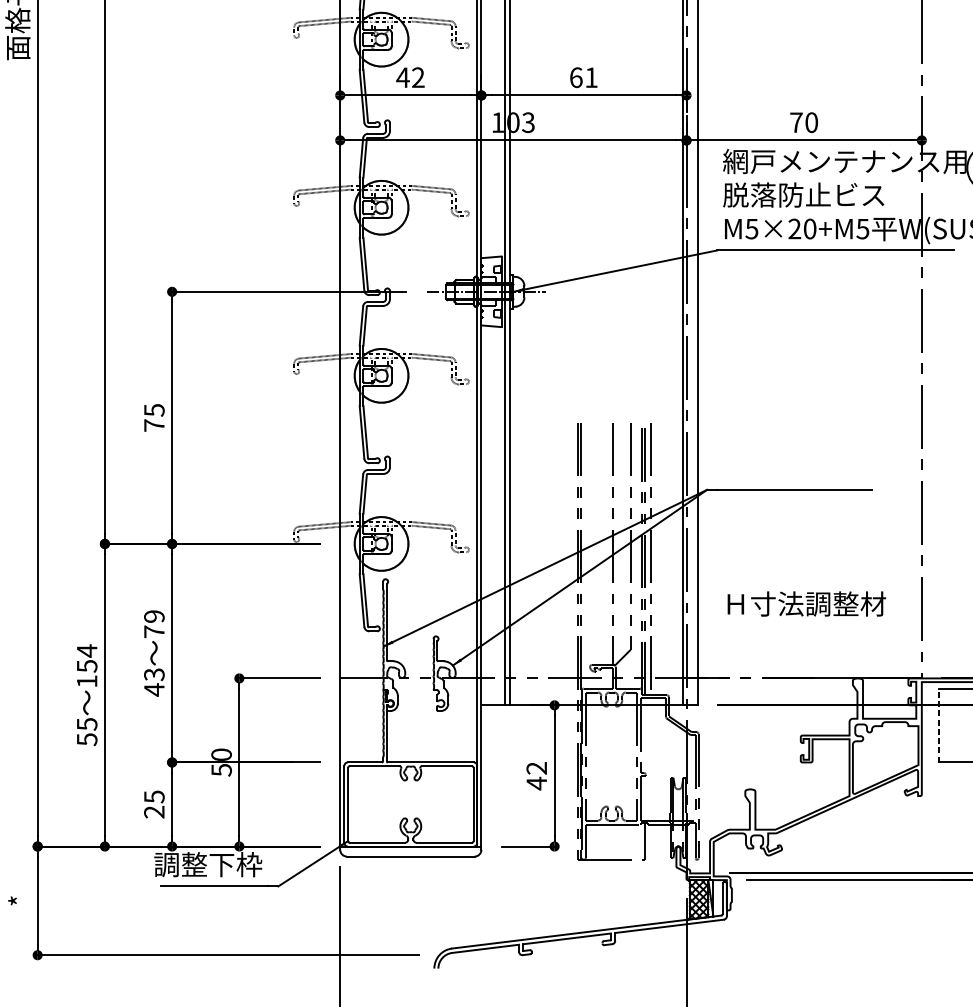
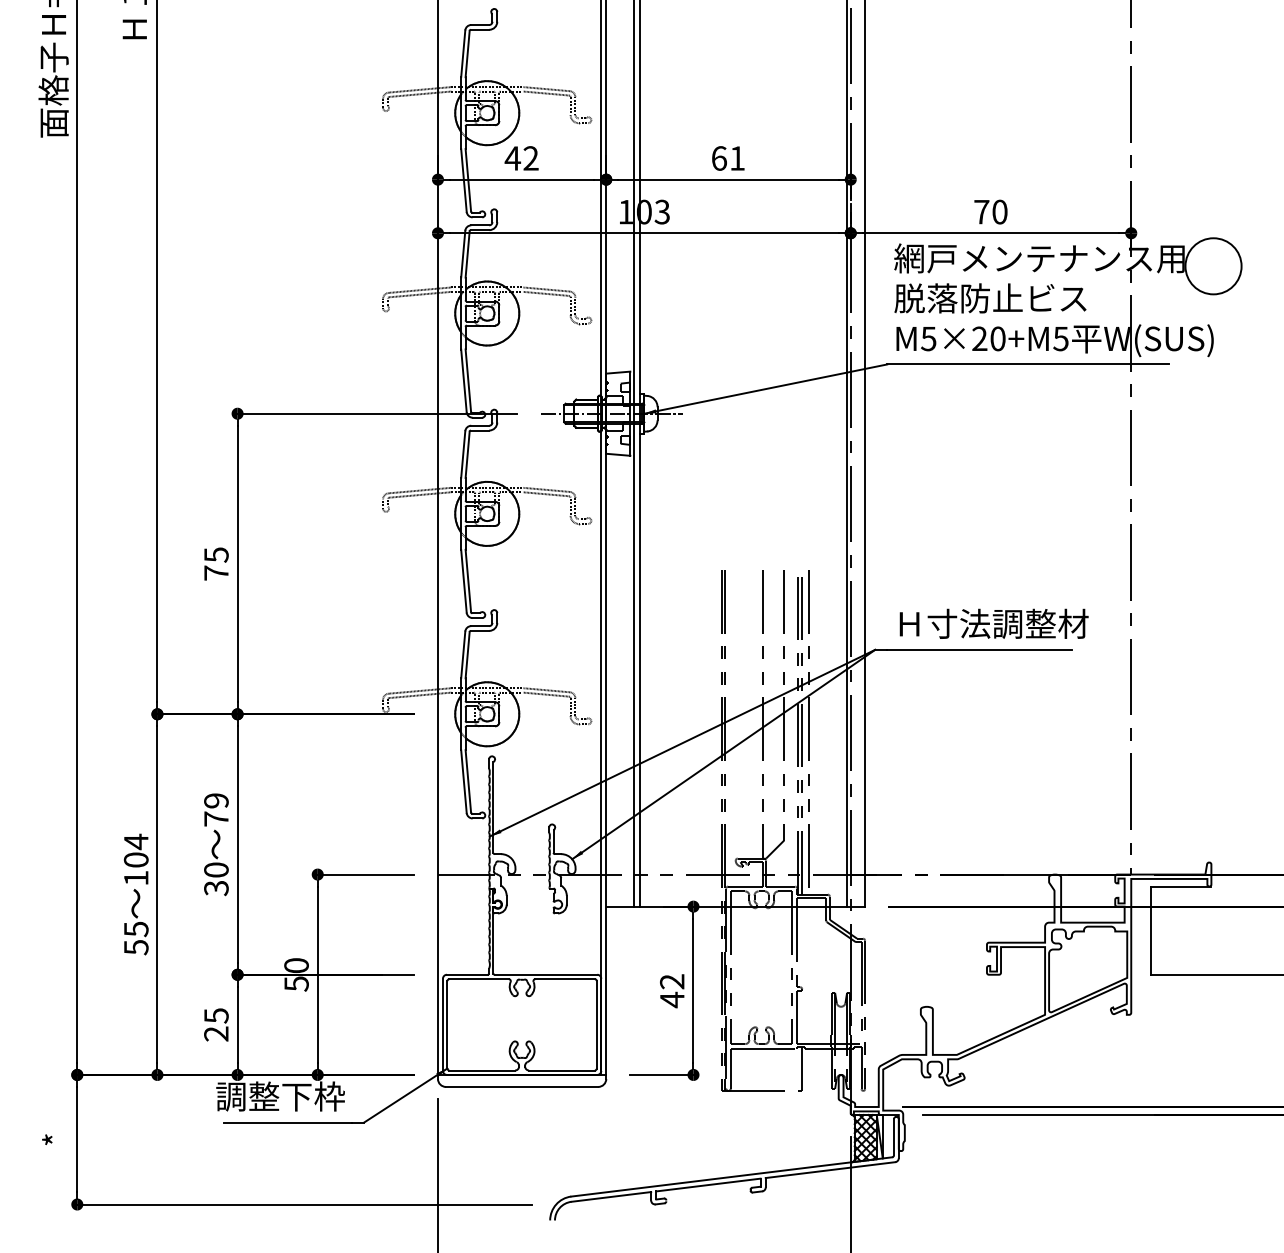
text: (806, 603) -> (993, 623), moved
text: (86, 665) -> (135, 859), 154 -> 104
text: (154, 682) -> (216, 879), 43 -> 30
line: (938, 725) -> (1151, 930), dashed -> solid

